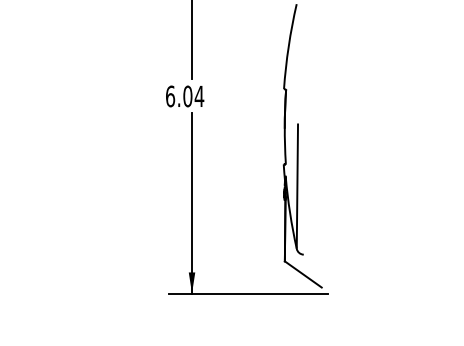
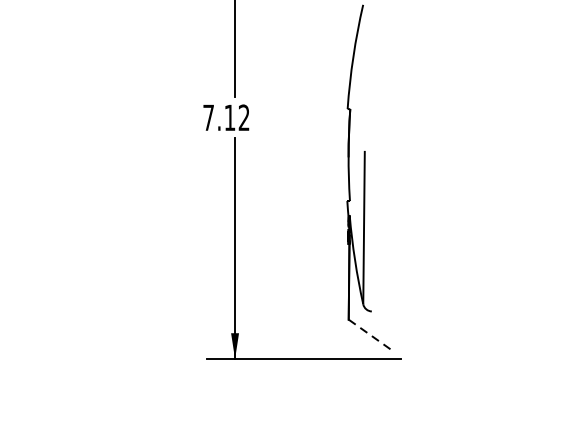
text: (185, 96) -> (227, 117), 6.04 -> 7.12
line: (303, 274) -> (371, 335), solid -> dashed

